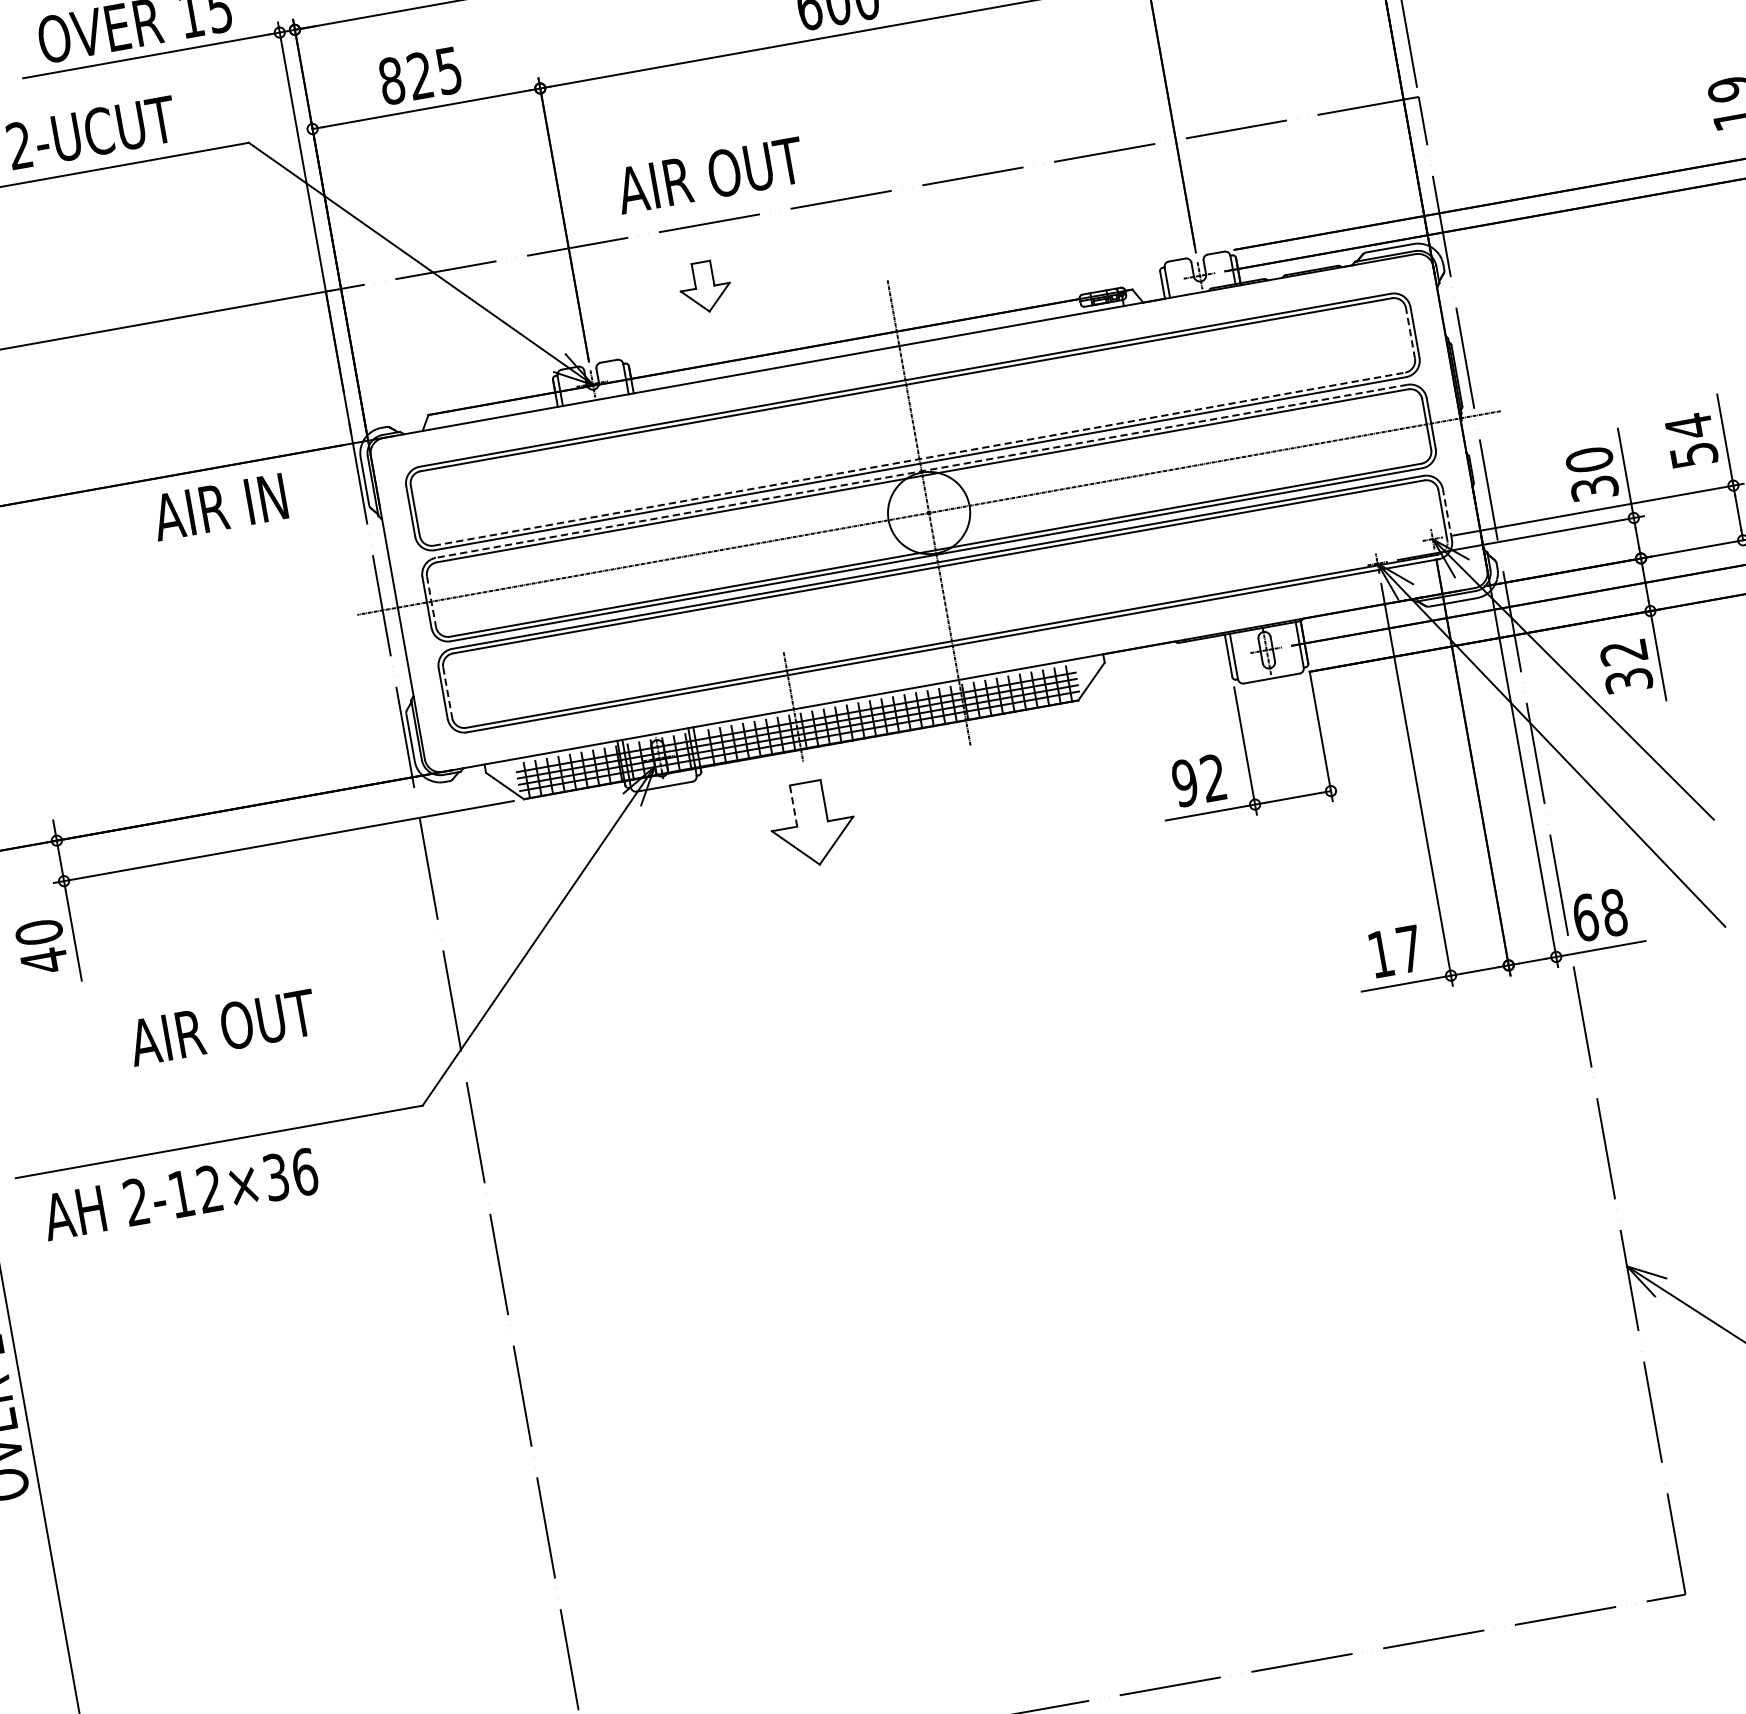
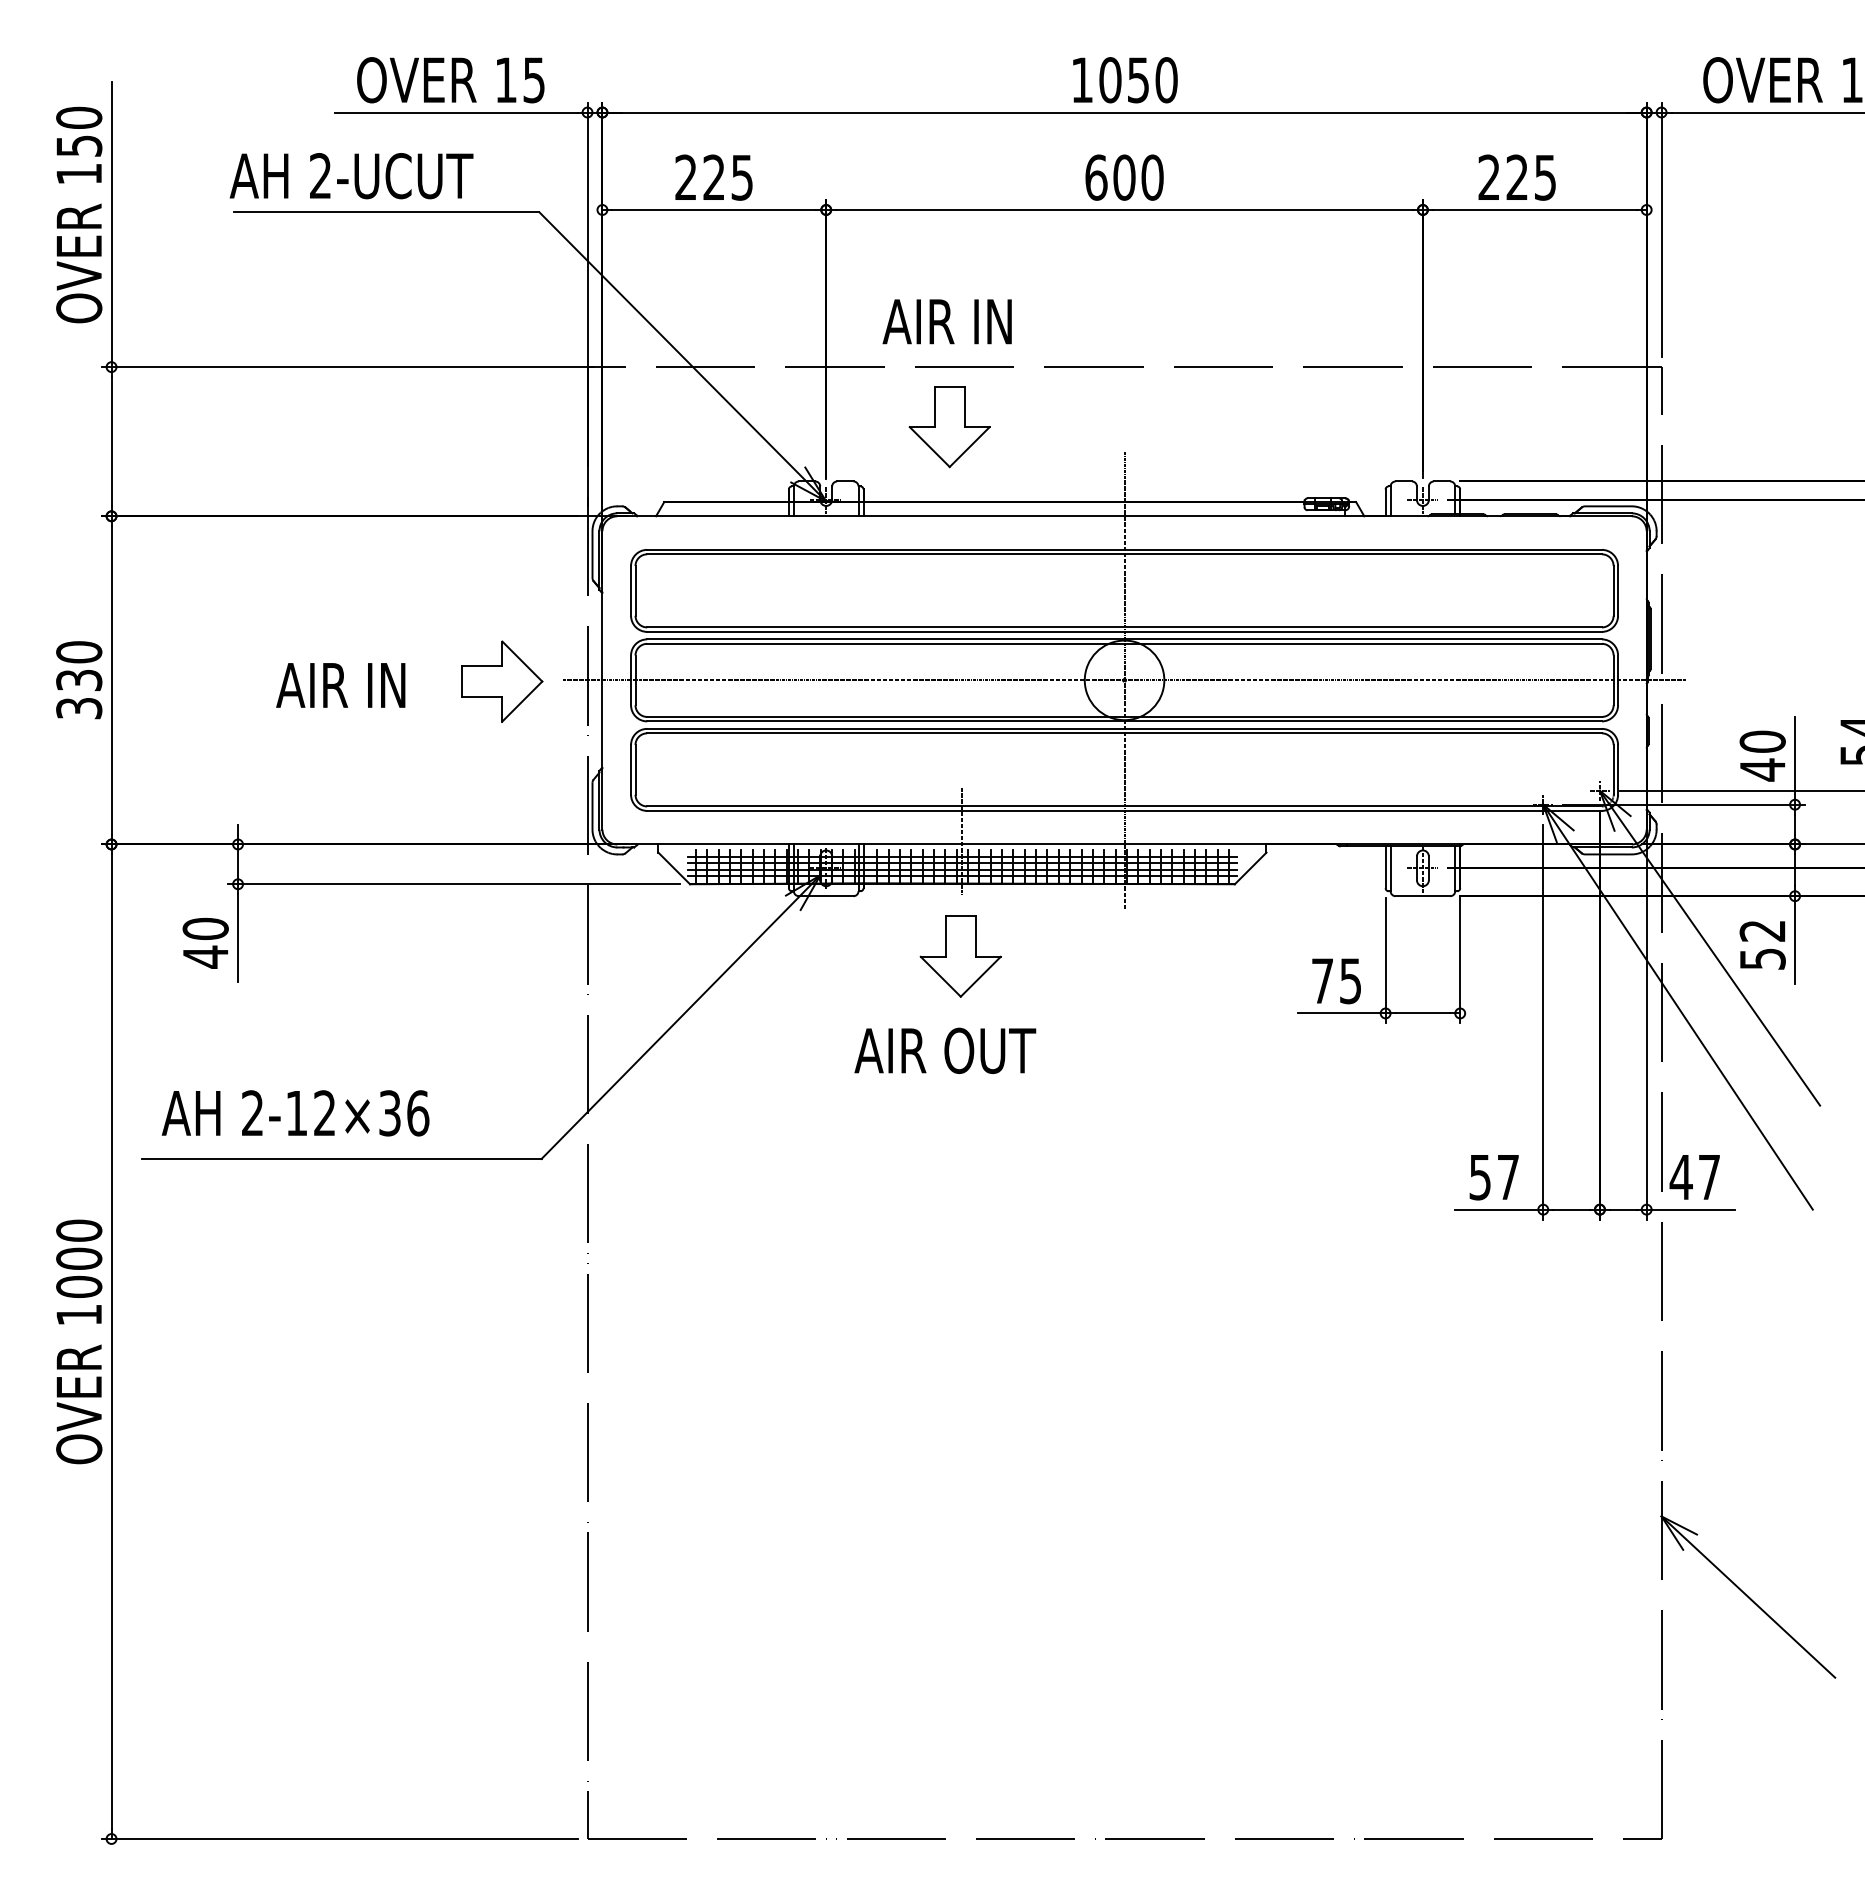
text: (392, 80) -> (686, 177), 825 -> 225
text: (756, 167) -> (1018, 321), AIR OUT -> AIR IN
part: (705, 287) -> (949, 427), size x1.67
line: (1410, 332) -> (1613, 590), dashed -> solid
line: (920, 459) -> (1125, 627), dashed -> solid
line: (921, 471) -> (1124, 639), dashed -> solid
text: (1594, 488) -> (1762, 769), 30 -> 40
text: (219, 507) -> (340, 685), moved
line: (1447, 514) -> (1618, 769), dashed -> solid
line: (431, 601) -> (635, 680), dashed -> solid
part: (296, 626) -> (502, 681), added
text: (1628, 680) -> (1762, 958), 32 -> 52
line: (447, 692) -> (635, 769), dashed -> solid
text: (1198, 781) -> (1335, 981), 92 -> 75
line: (793, 806) -> (945, 936), dashed -> solid
text: (1599, 915) -> (1694, 1177), 68 -> 47
text: (1380, 954) -> (1479, 1177), 17 -> 57
text: (222, 1027) -> (945, 1050), moved
text: (180, 1194) -> (295, 1113), moved

